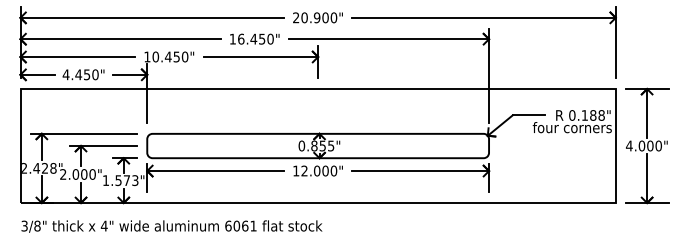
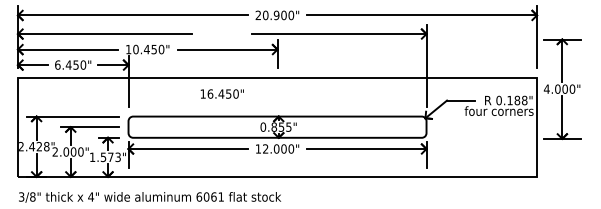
text: (253, 38) -> (221, 93), moved
text: (65, 74) -> (57, 64), 4.450" -> 6.450"
part: (647, 146) -> (562, 89), moved

